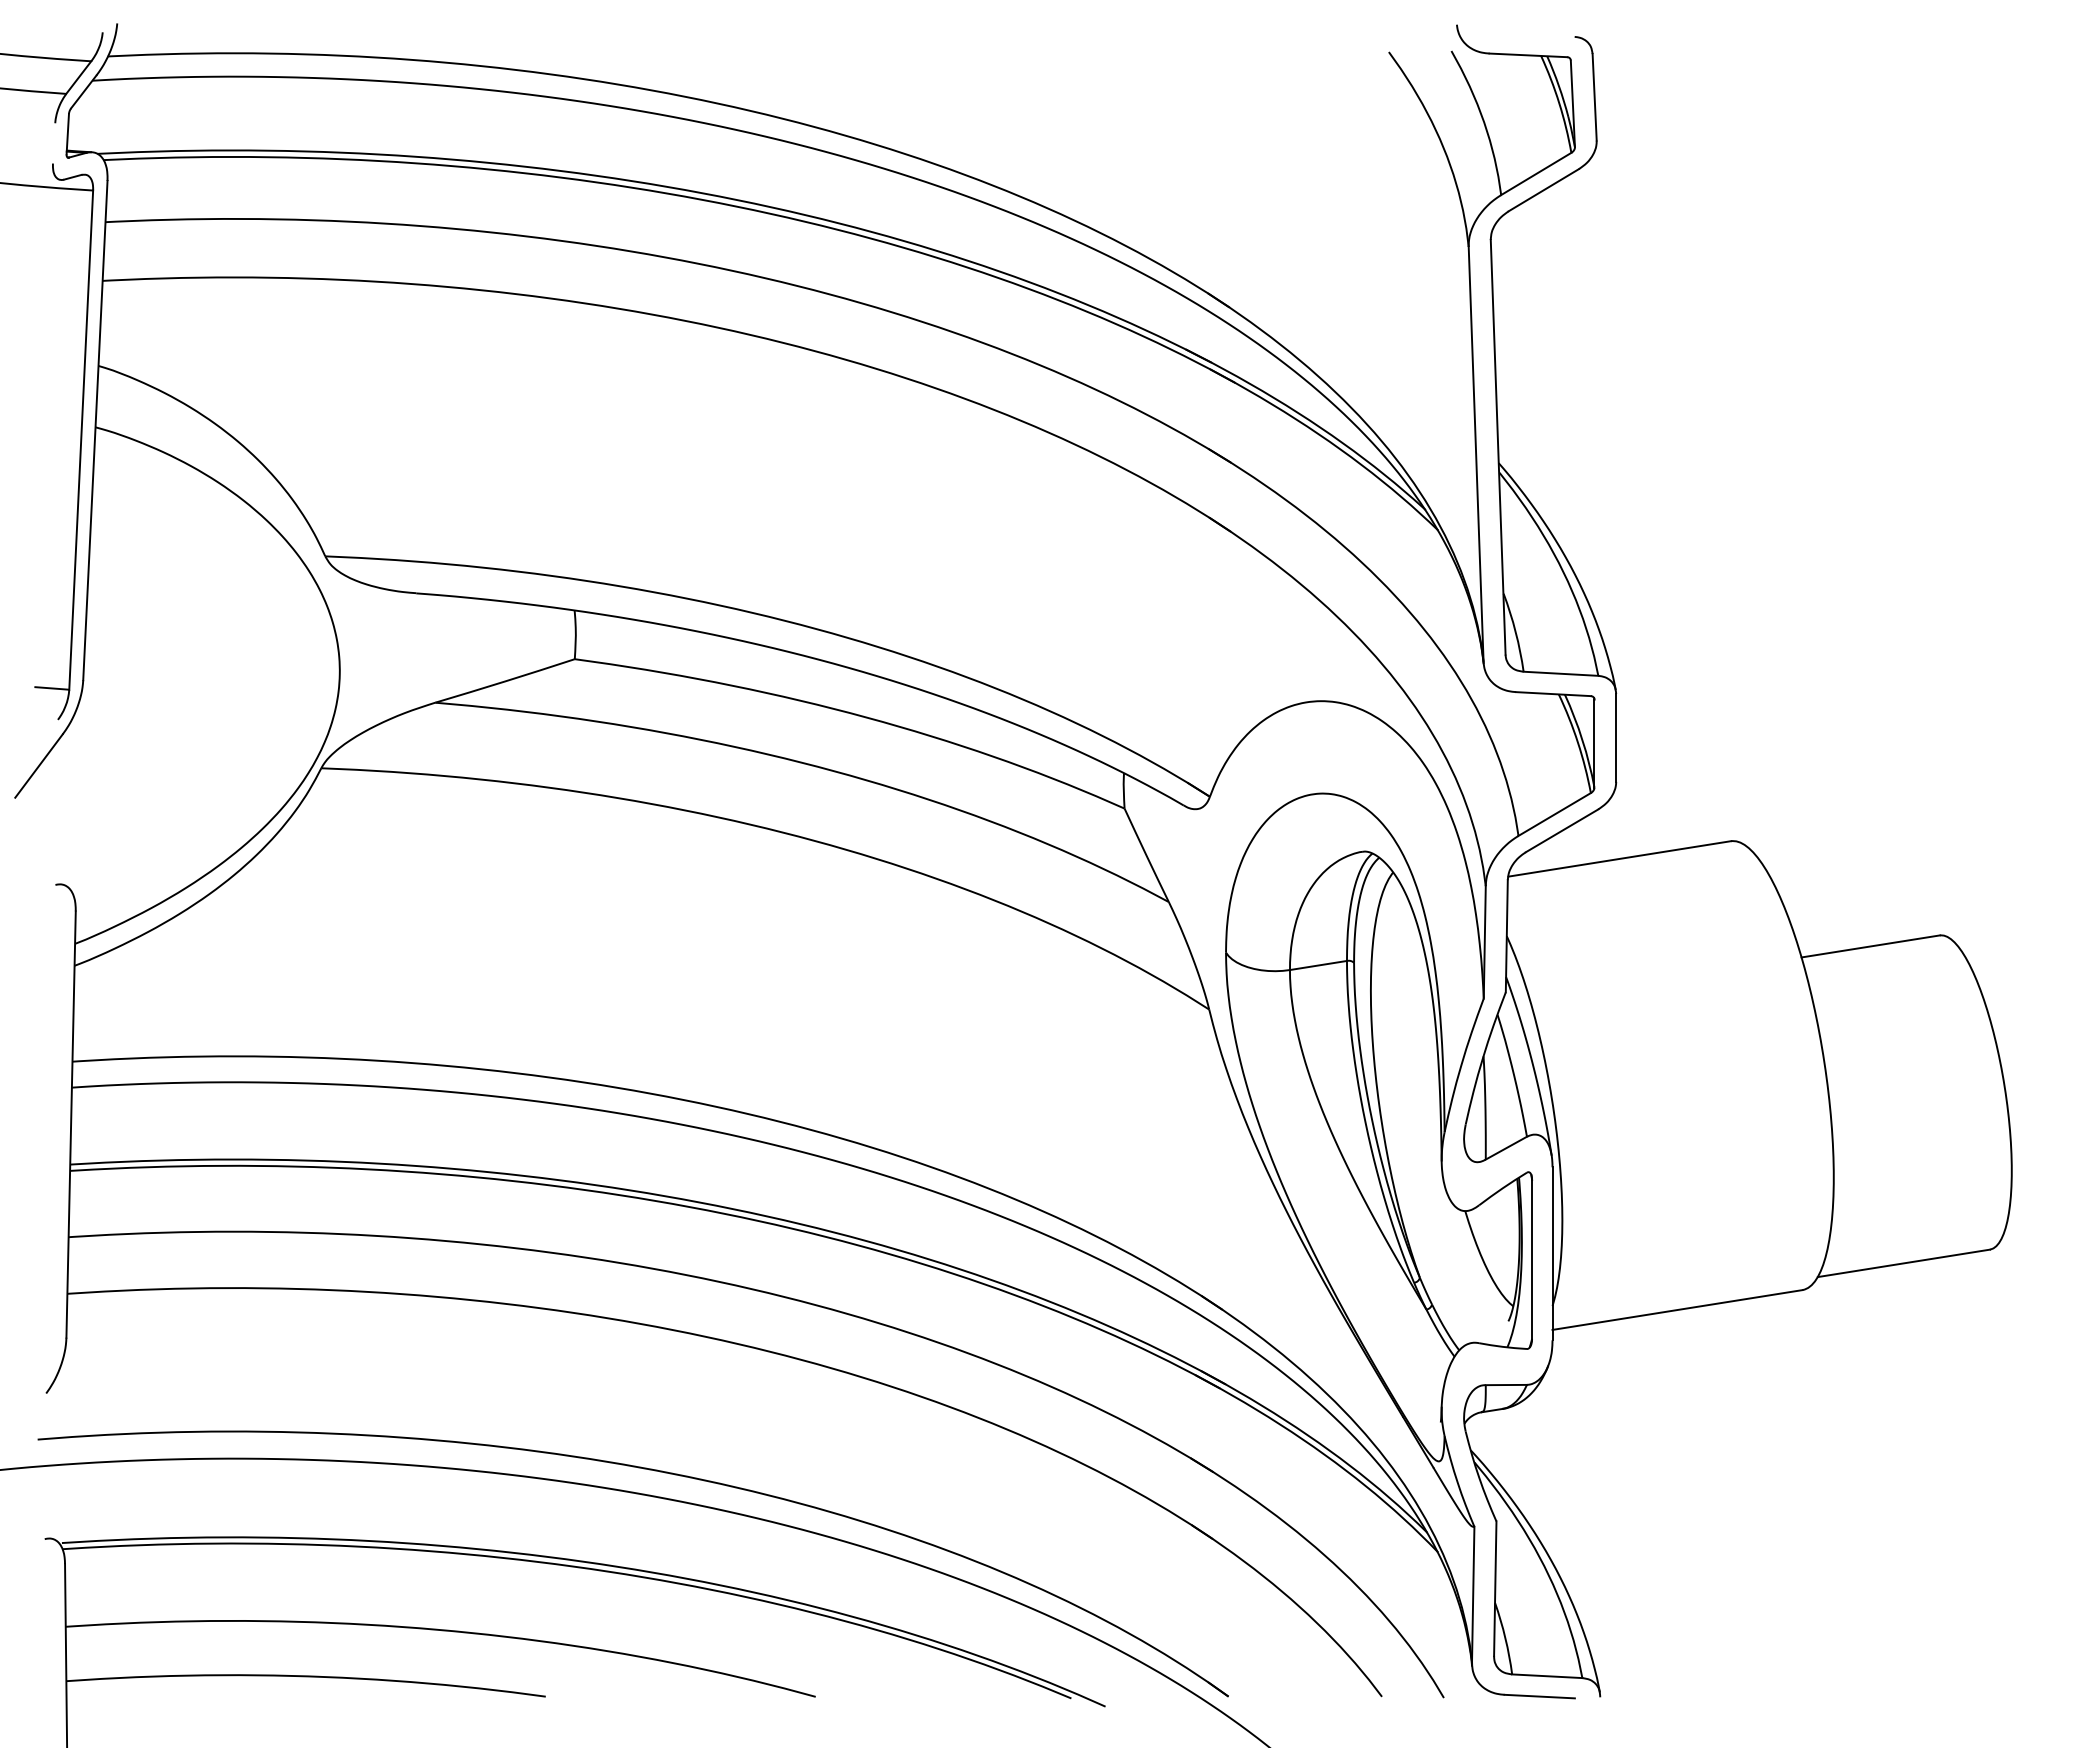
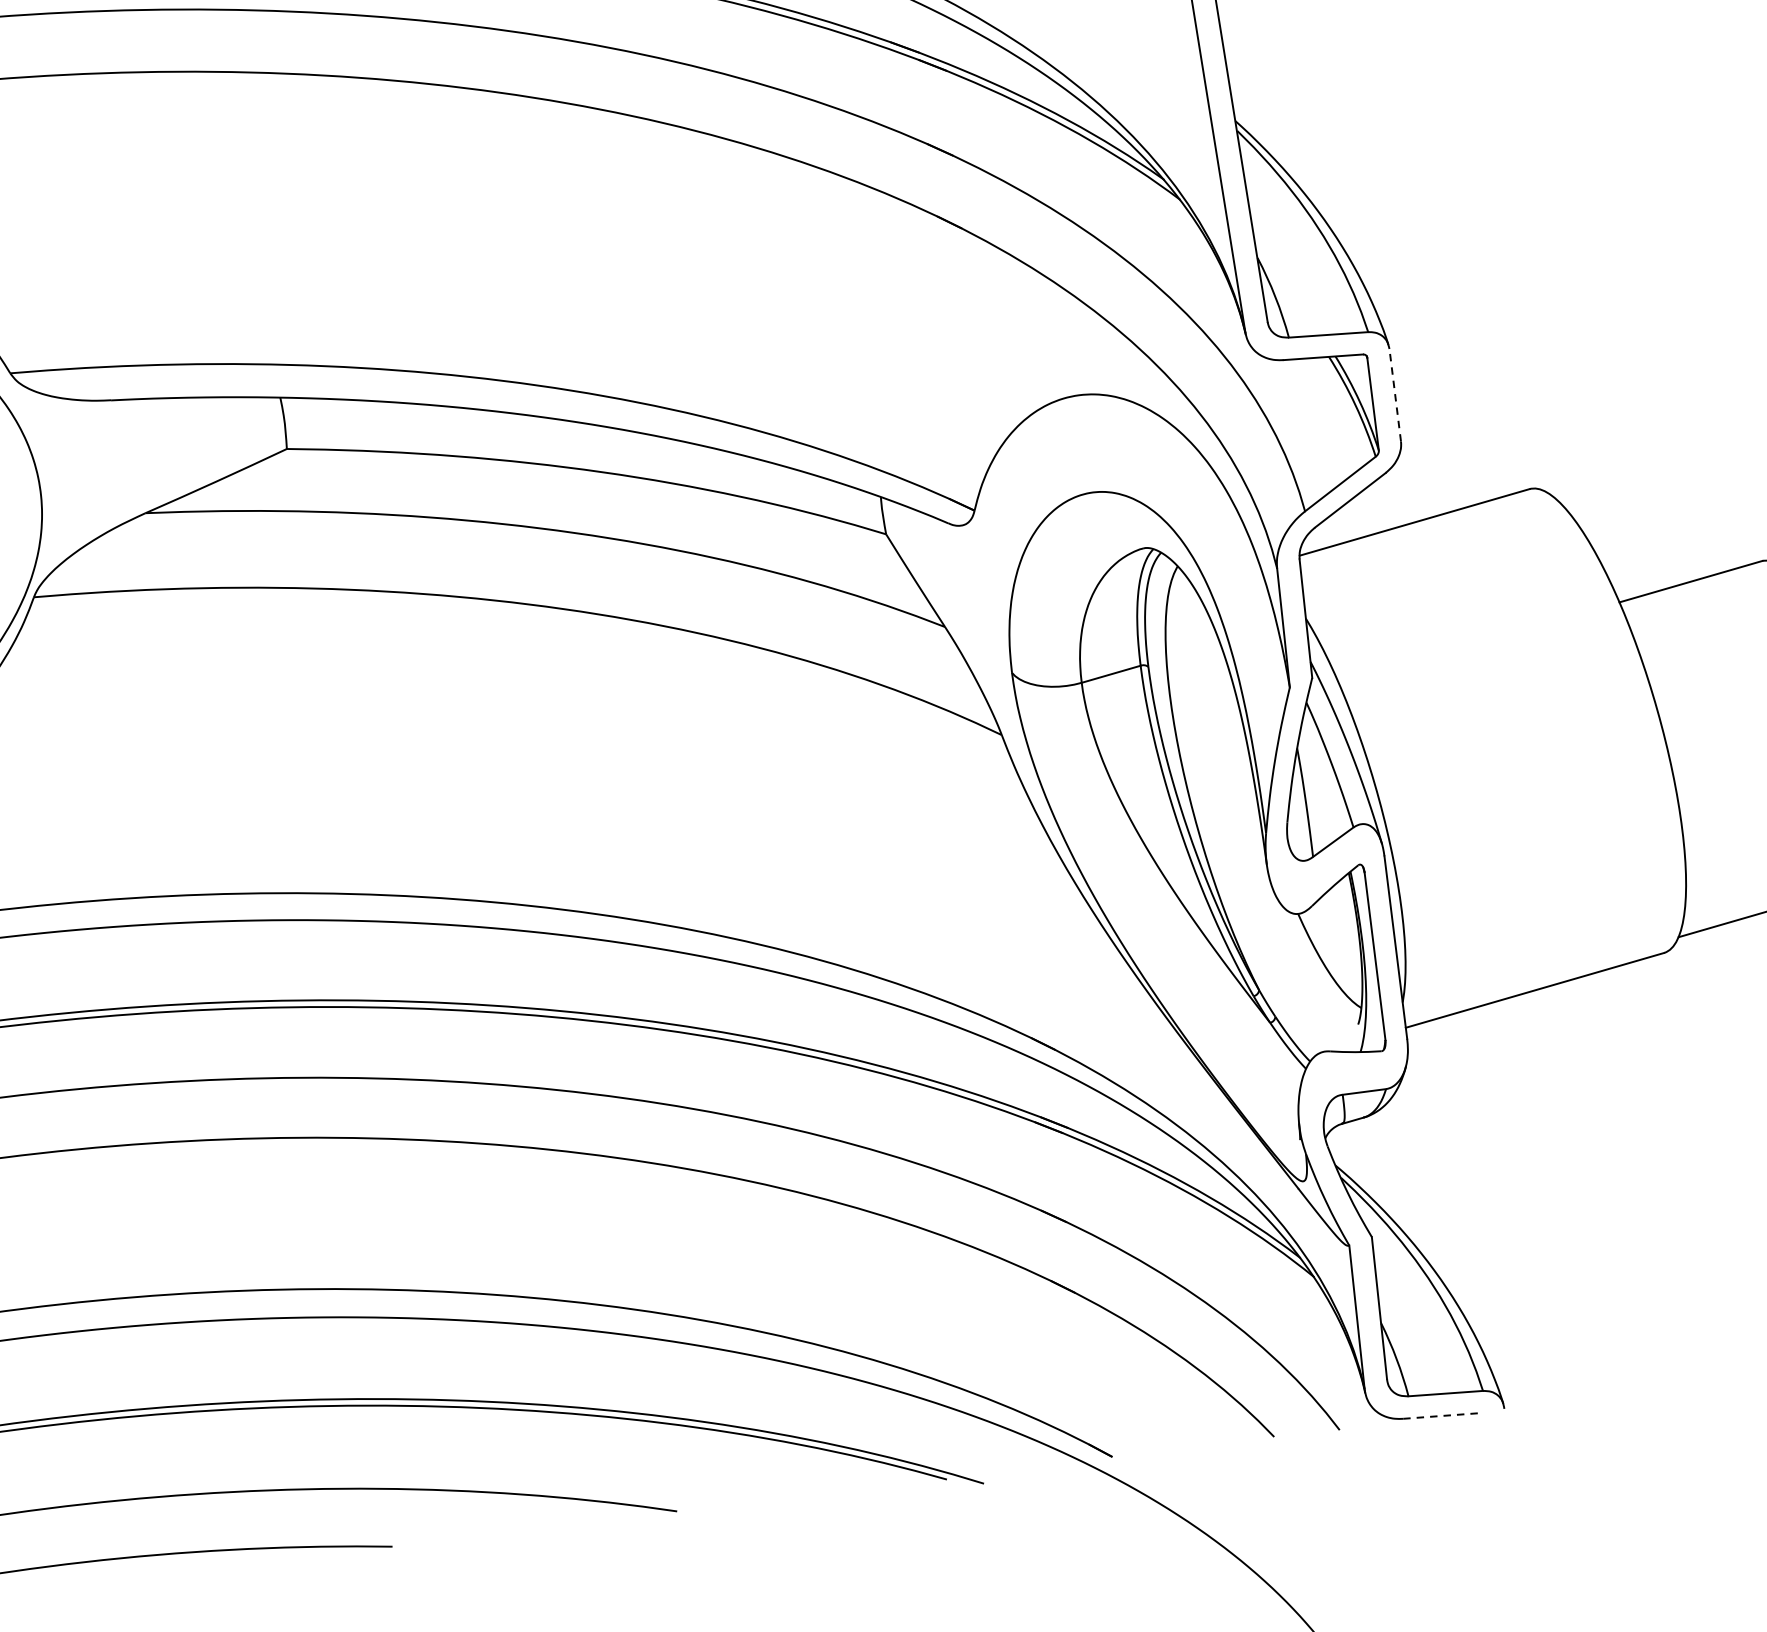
line: (1616, 737) -> (1395, 394), solid -> dashed
line: (1539, 1696) -> (1440, 1415), solid -> dashed

